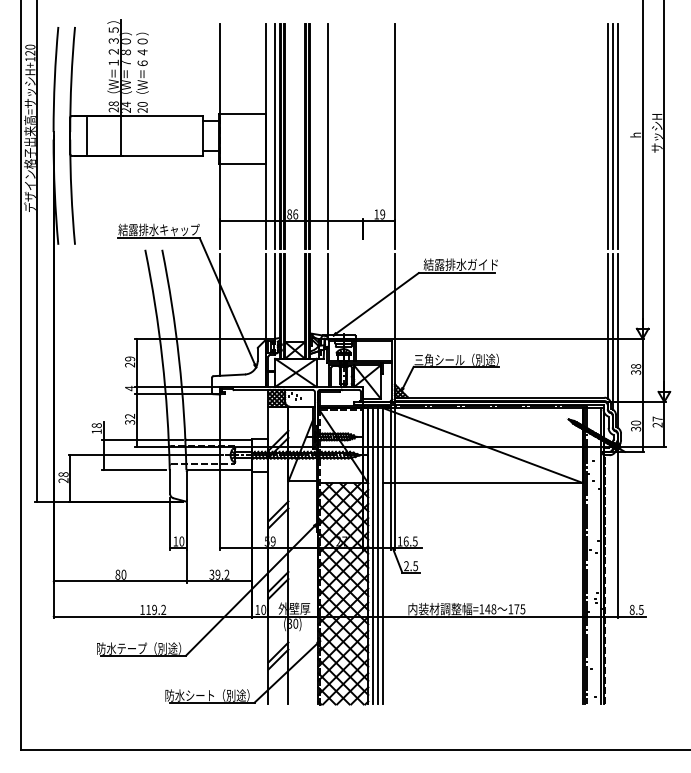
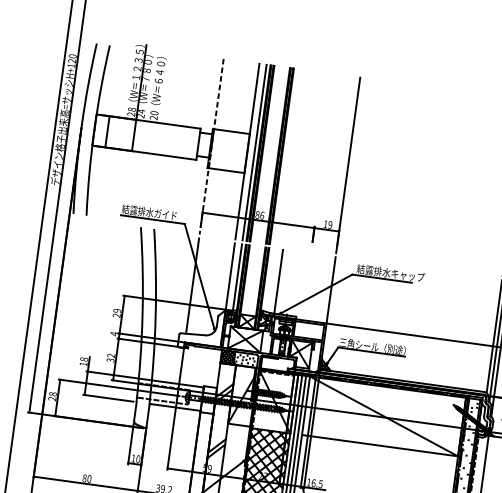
line: (327, 136) -> (295, 158), removed
line: (220, 137) -> (211, 147), solid -> dashed
text: (179, 229) -> (169, 214), 結露排水キャップ -> 結露排水ガイド
text: (489, 264) -> (408, 275), 結露排水ガイド -> 結露排水キャップ

